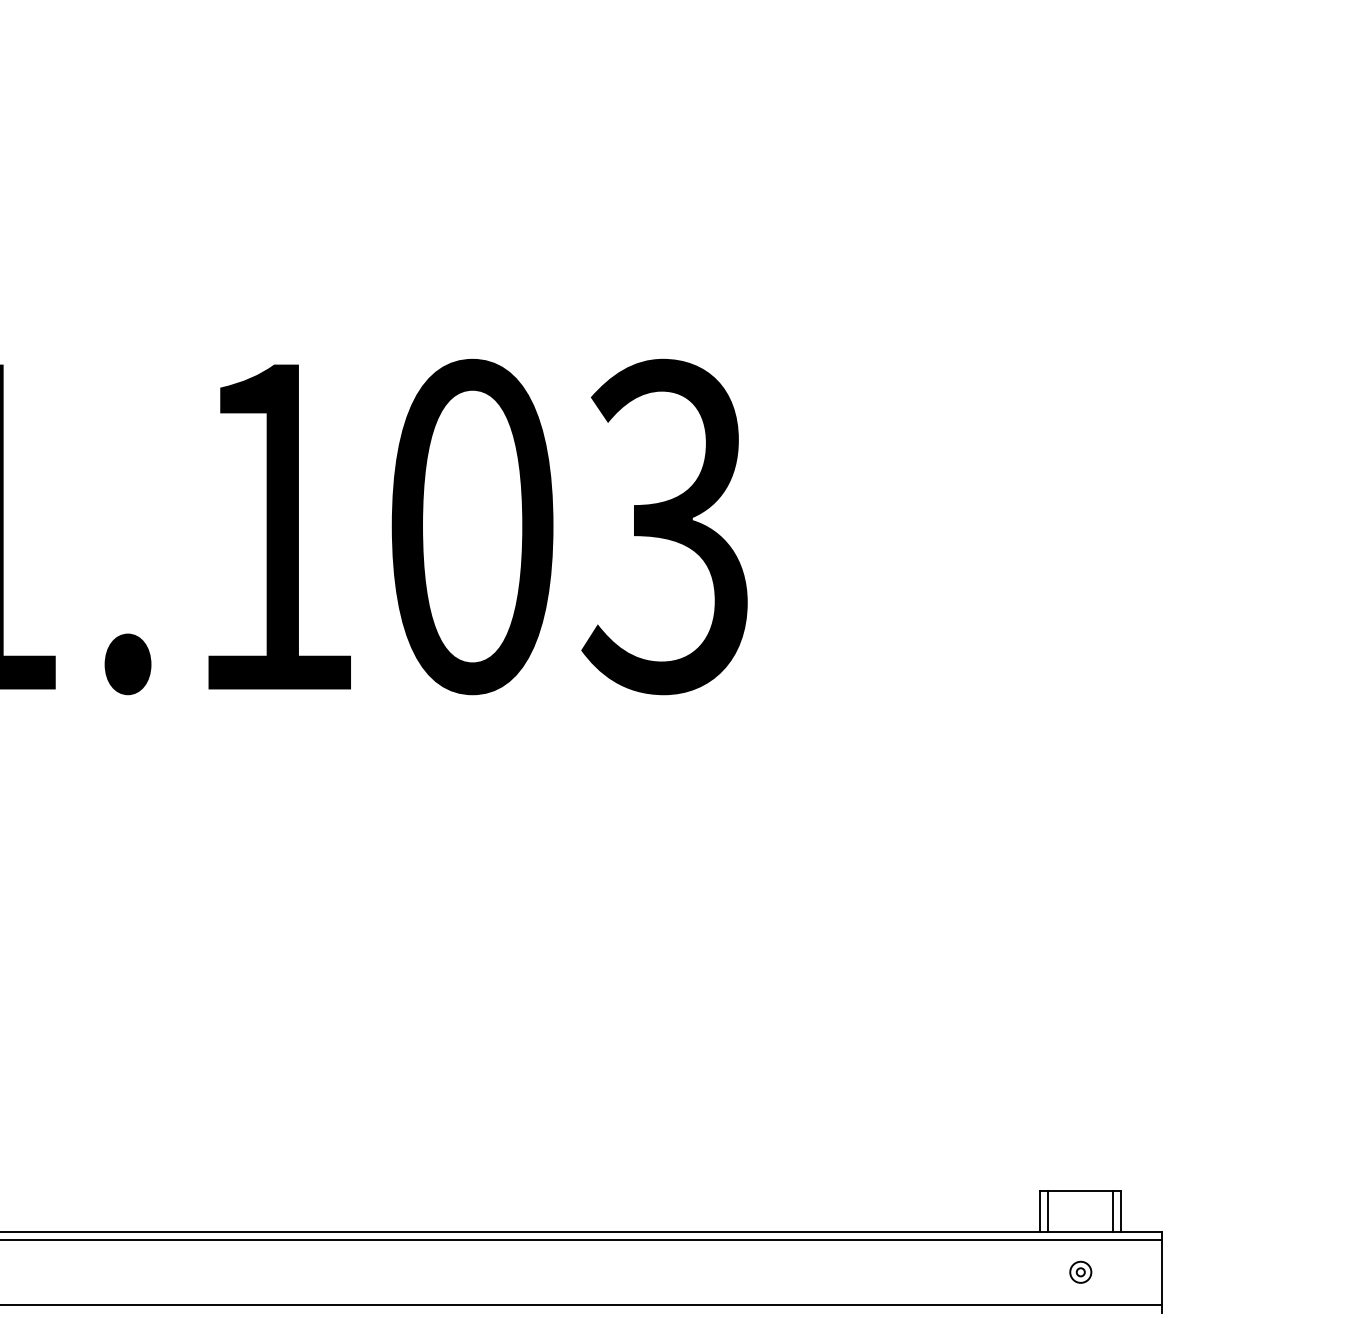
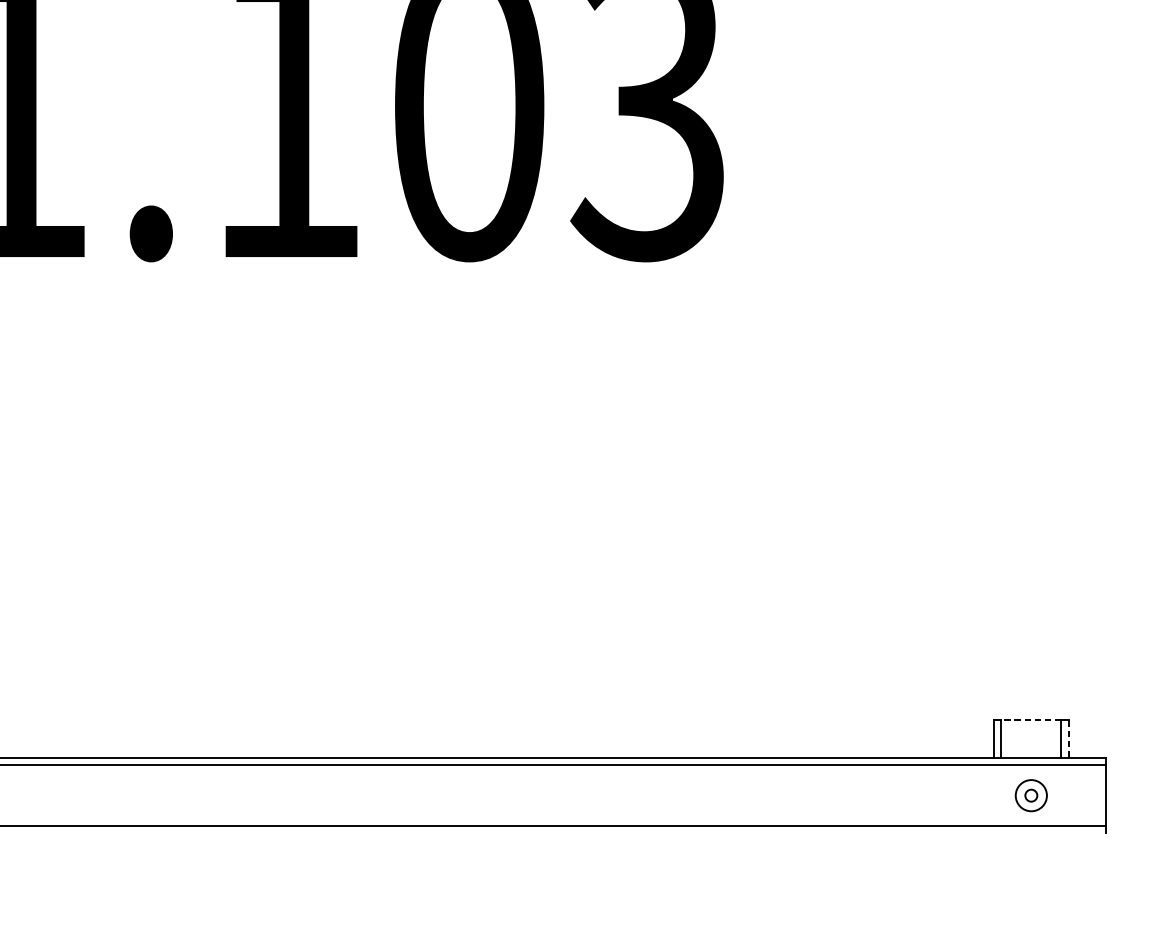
line: (1080, 1191) -> (1031, 720), solid -> dashed
line: (1121, 1211) -> (1069, 739), solid -> dashed
part: (1080, 1271) -> (1031, 794), size x1.6

